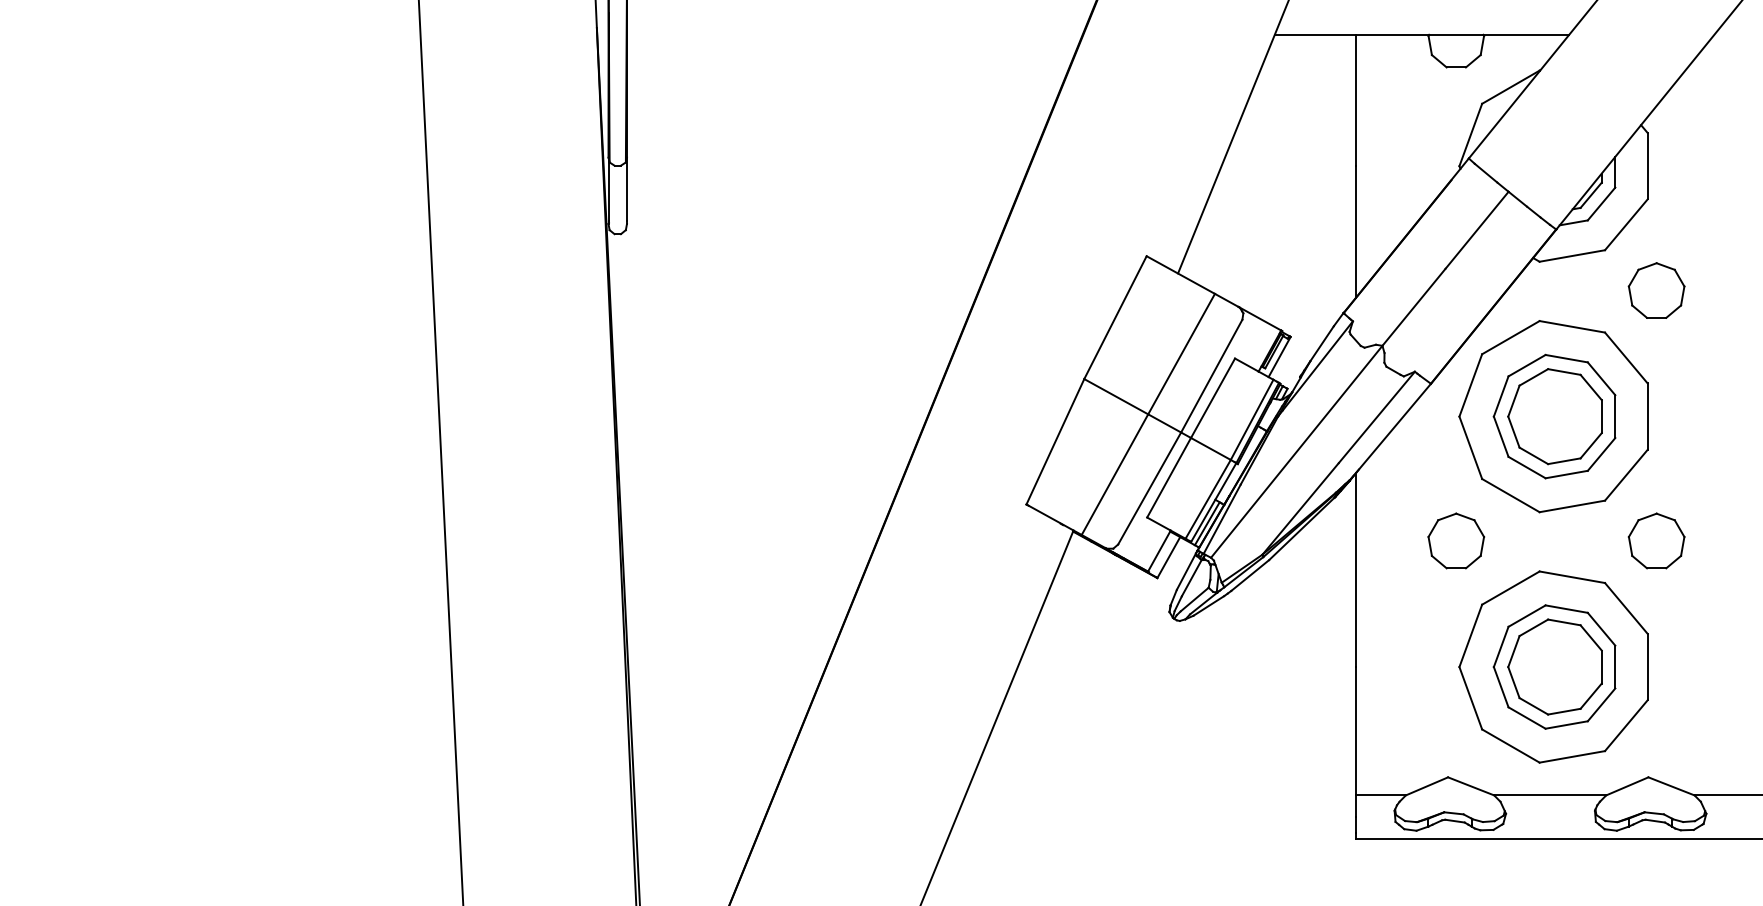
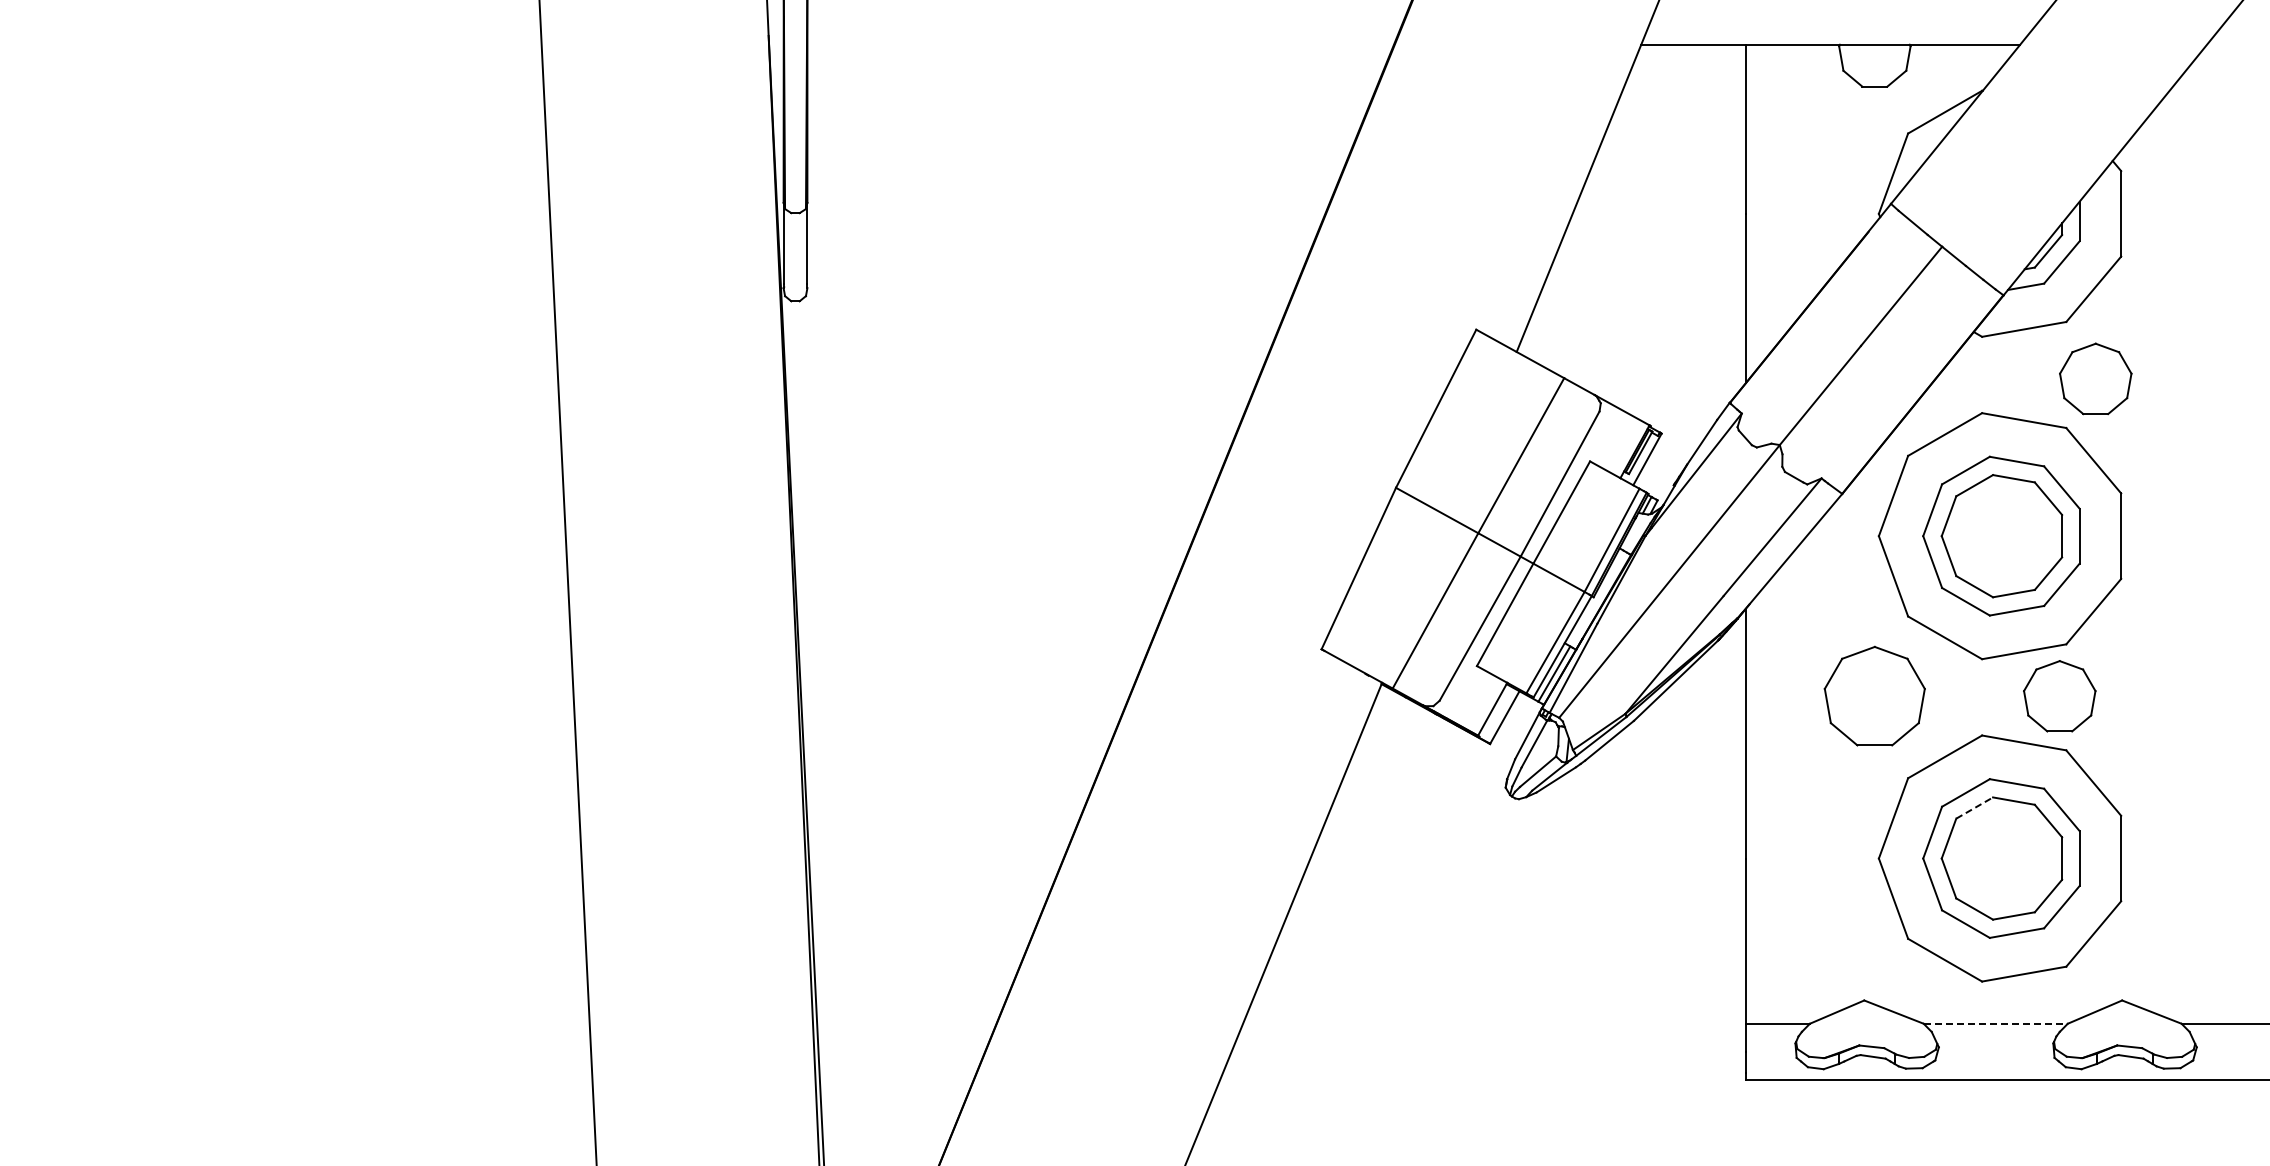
part: (1656, 290) -> (2095, 378), moved
part: (1456, 541) -> (1874, 696), size x1.4
part: (1656, 541) -> (2059, 696), moved
line: (1534, 627) -> (1975, 807), solid -> dashed
line: (1550, 795) -> (1996, 1023), solid -> dashed

